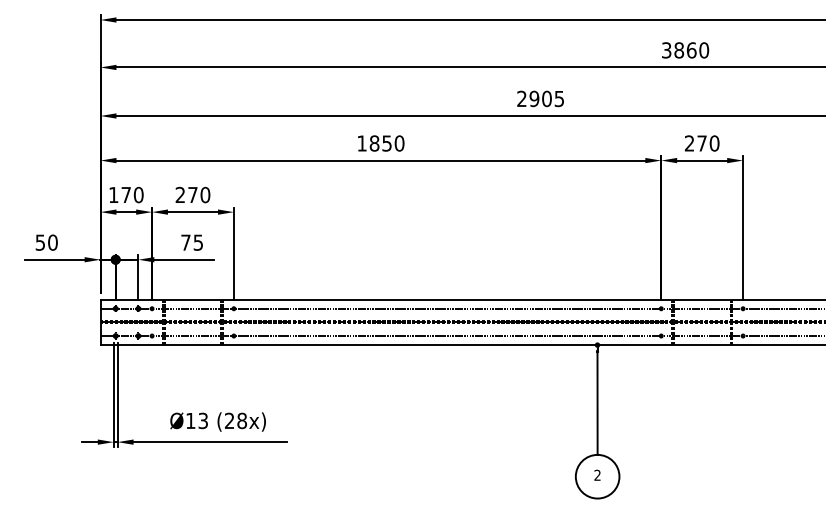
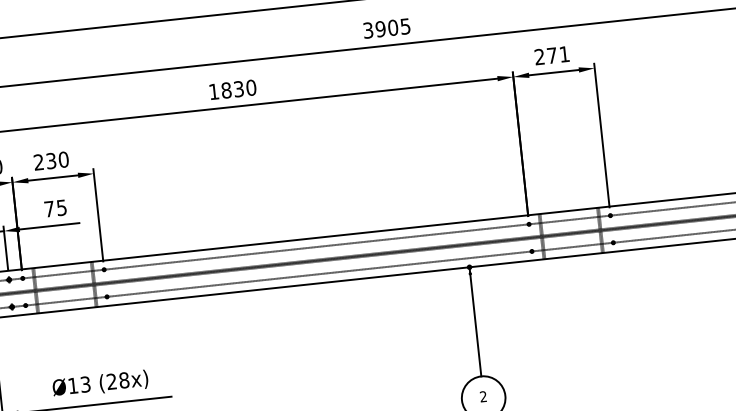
text: (521, 99) -> (367, 31), 2905 -> 3905
text: (386, 142) -> (238, 88), 1850 -> 1830
text: (714, 143) -> (564, 54), 270 -> 271
text: (192, 194) -> (50, 160), 270 -> 230

